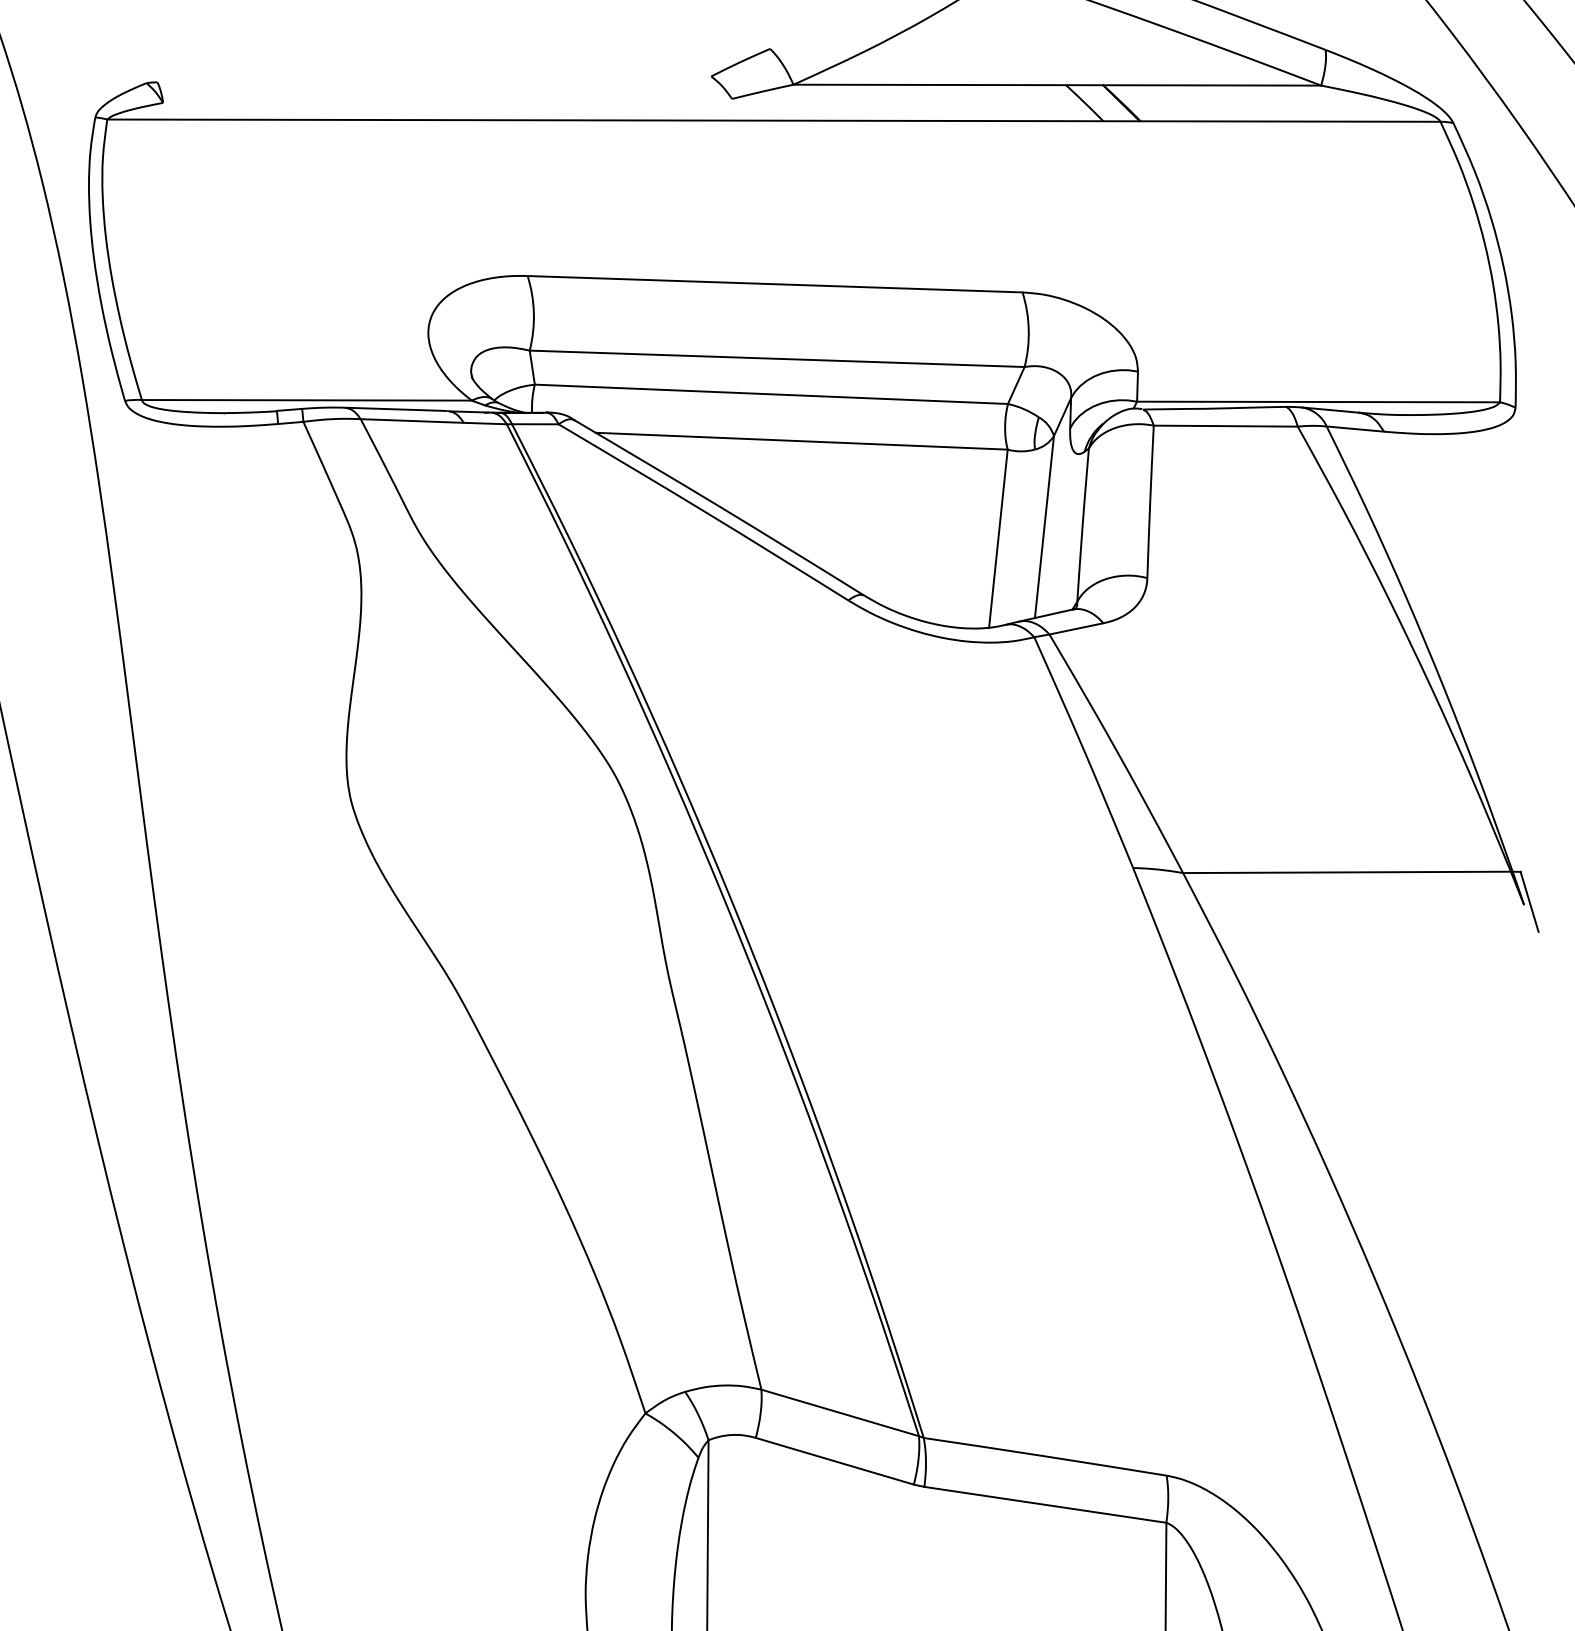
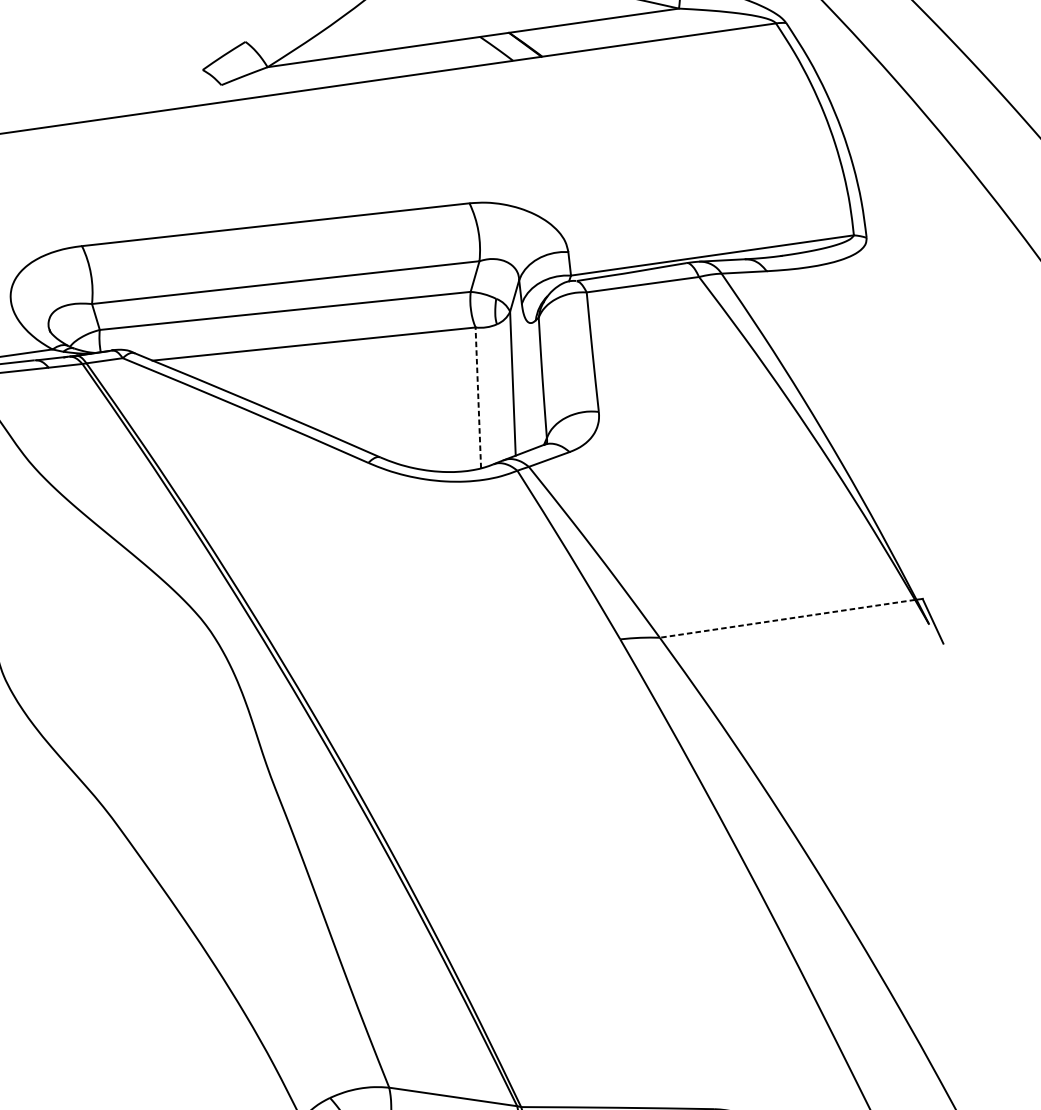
line: (998, 538) -> (478, 397), solid -> dashed
line: (1347, 872) -> (787, 618), solid -> dashed

